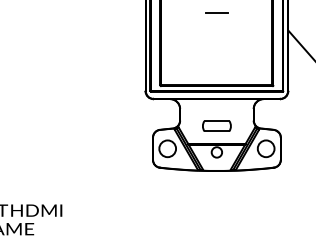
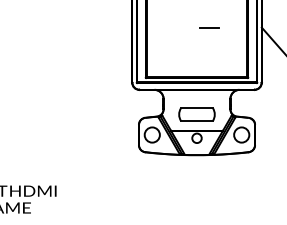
line: (216, 12) -> (209, 27), moved
part: (216, 125) -> (196, 113), size x1.4

